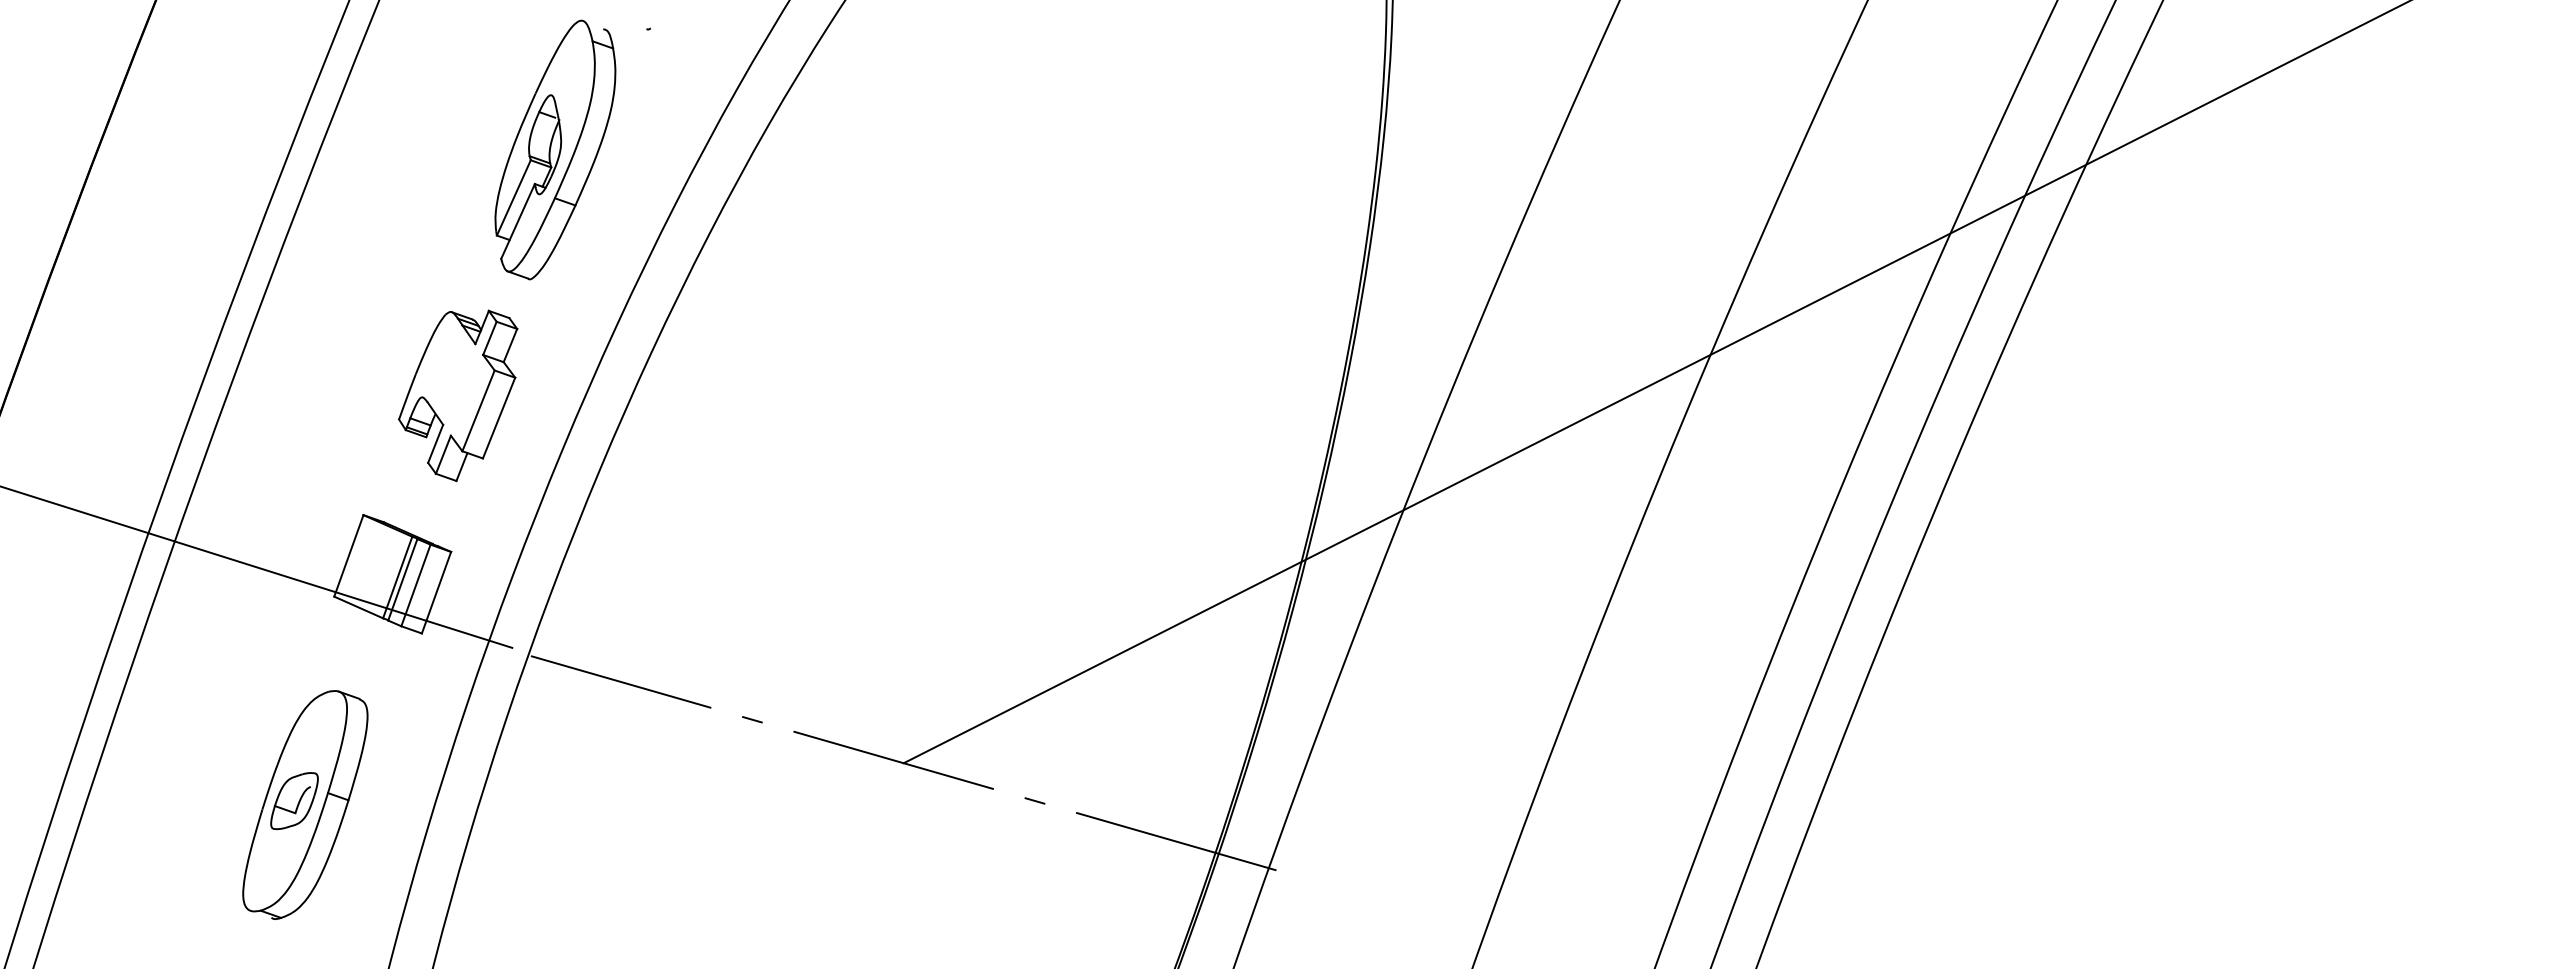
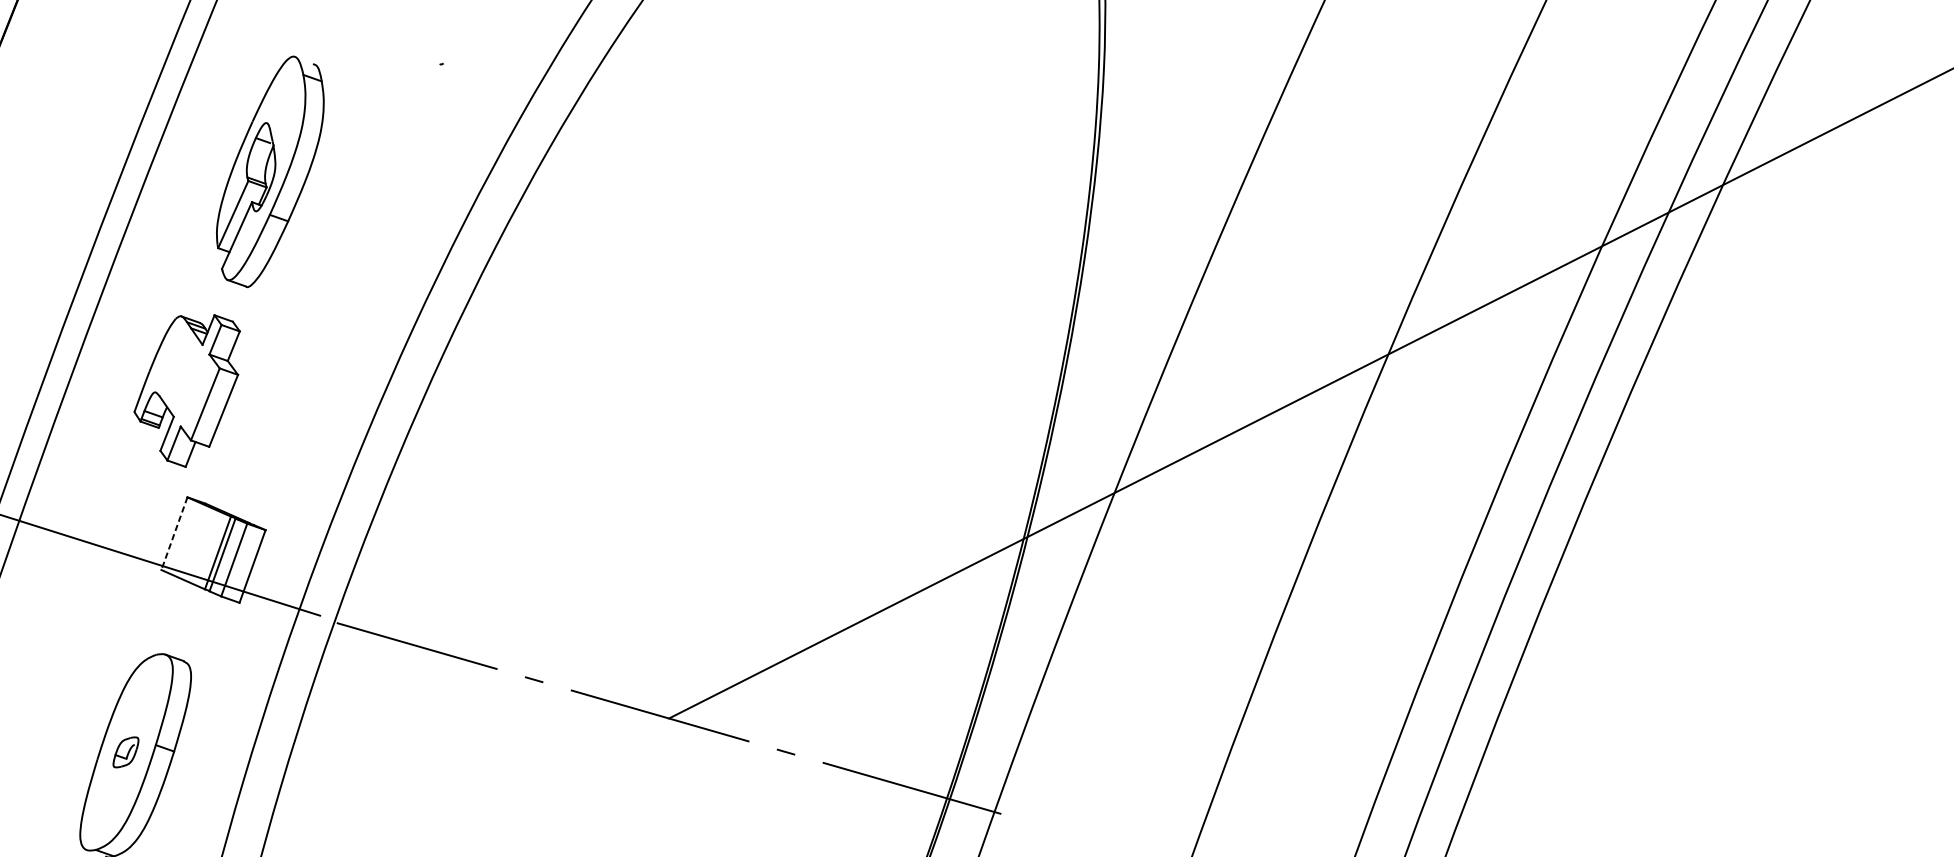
part: (555, 149) -> (270, 171), moved
part: (458, 395) -> (187, 390), moved
line: (348, 556) -> (174, 534), solid -> dashed
part: (294, 801) -> (125, 752), size x0.6

